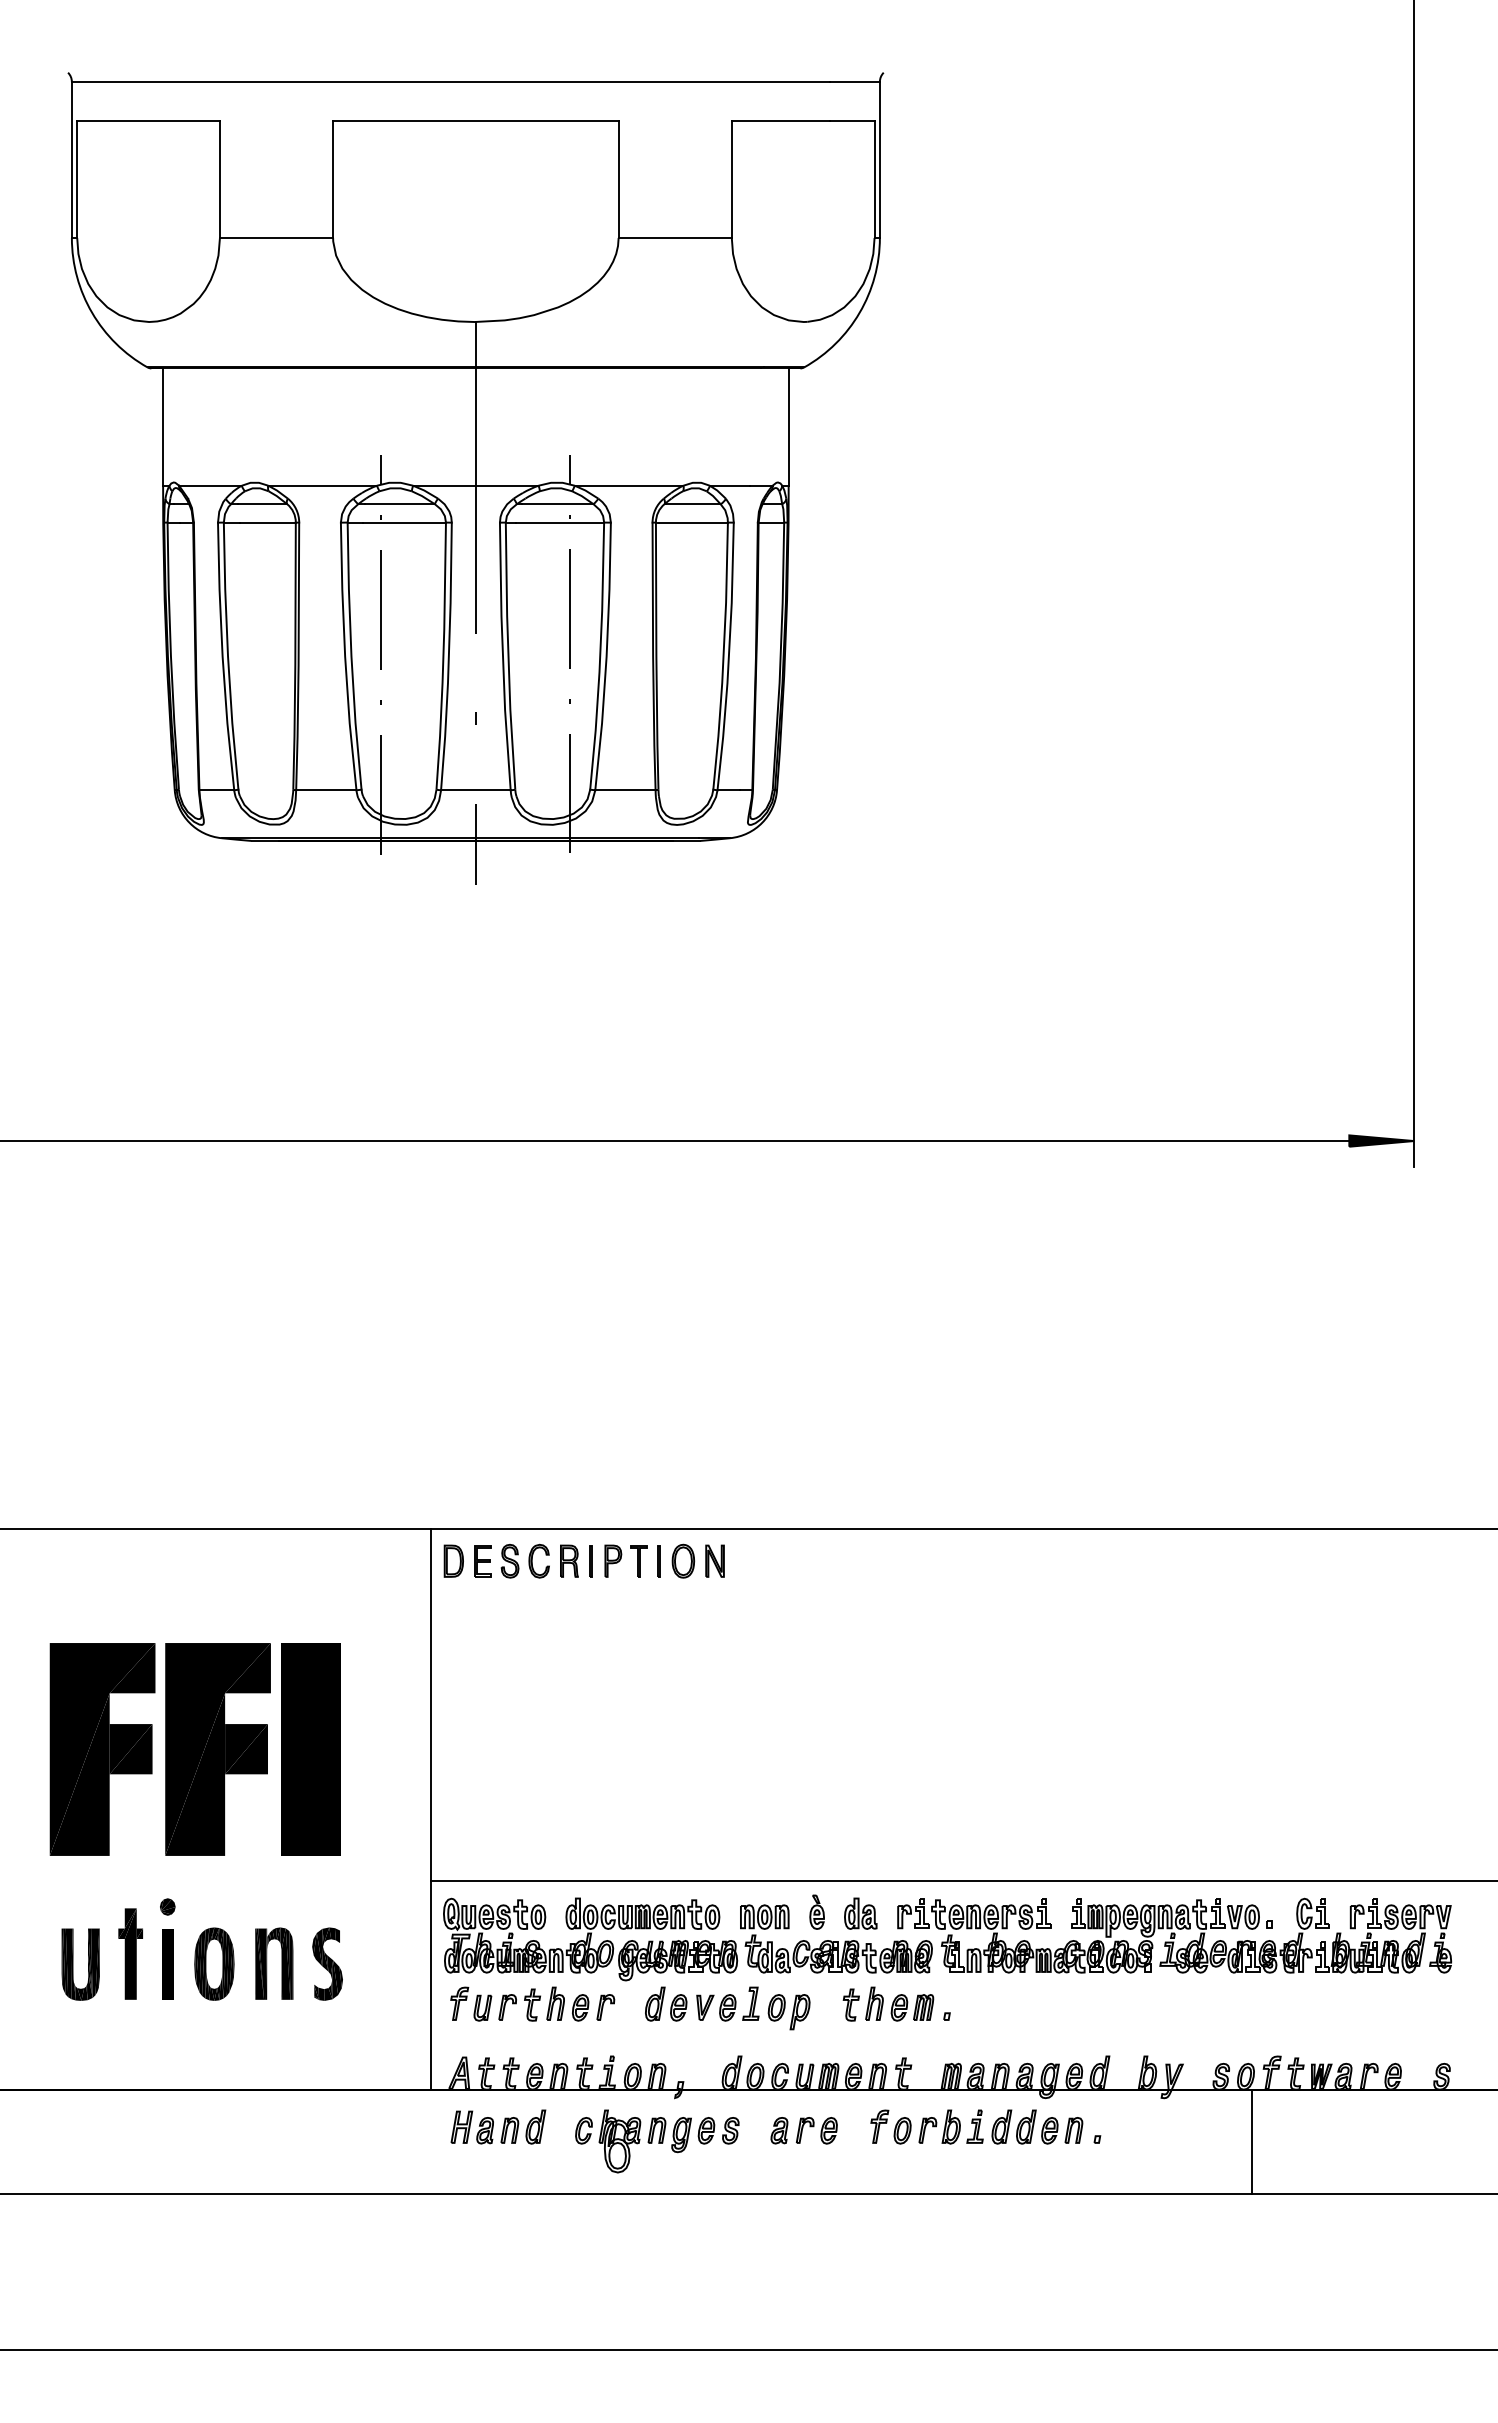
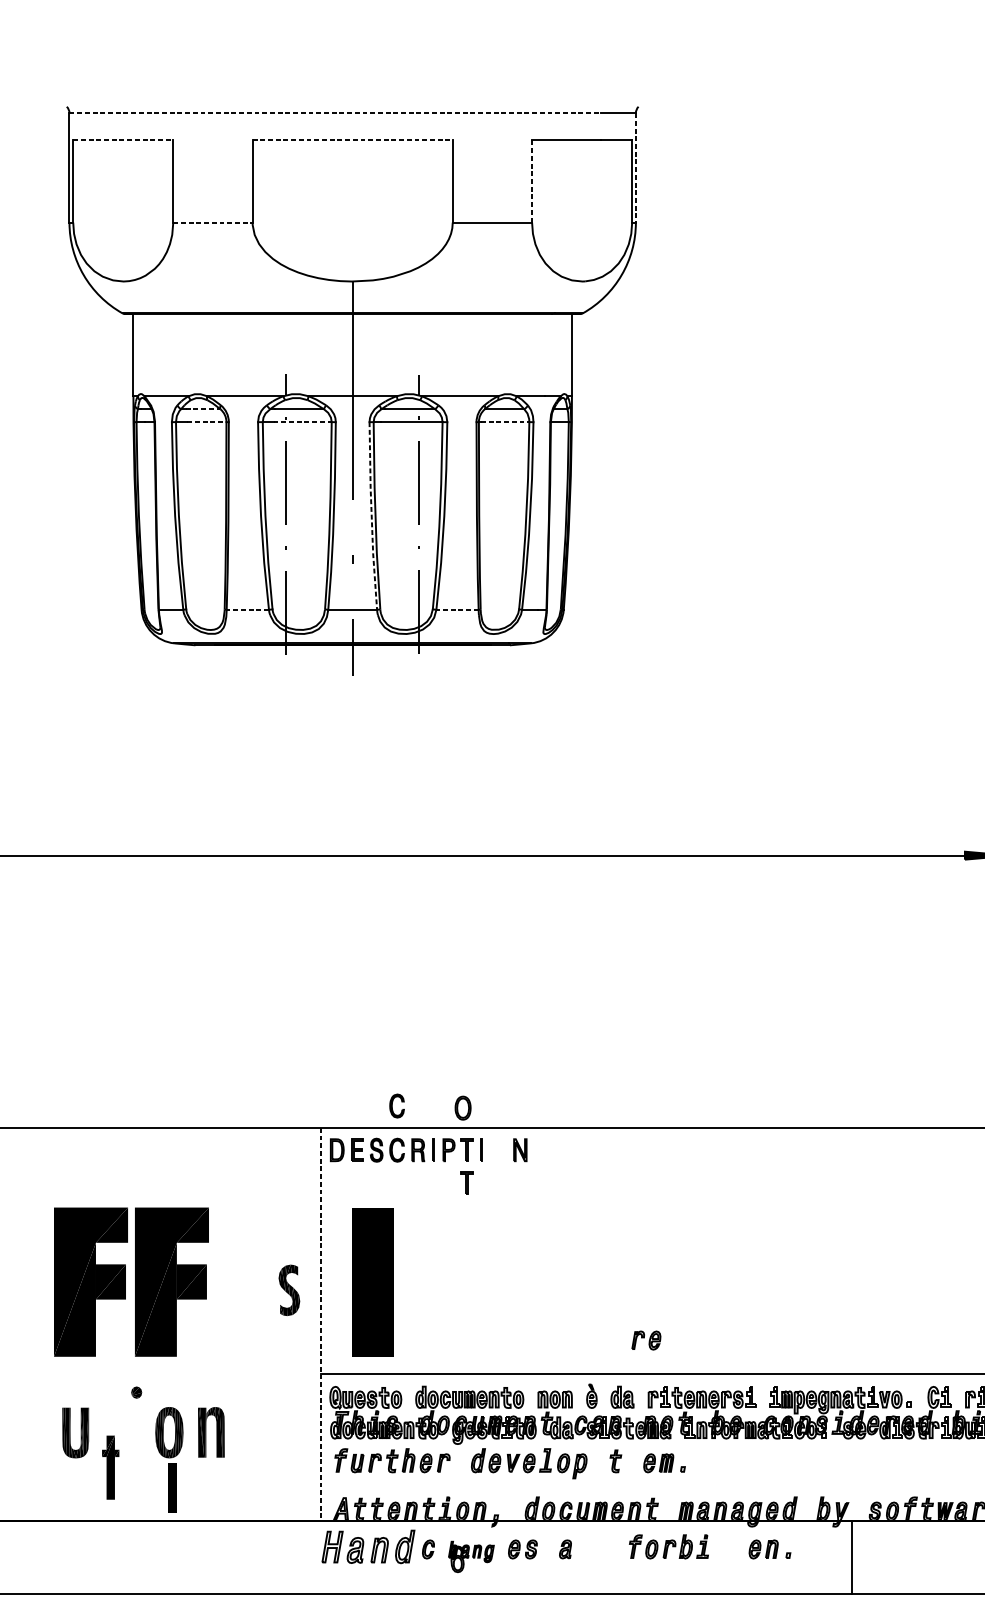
line: (451, 81) -> (335, 112), solid -> dashed
line: (149, 120) -> (123, 140), solid -> dashed
line: (475, 120) -> (352, 140), solid -> dashed
line: (879, 160) -> (635, 168), solid -> dashed
line: (731, 179) -> (531, 181), solid -> dashed
line: (276, 237) -> (212, 222), solid -> dashed
line: (262, 504) -> (203, 409), solid -> dashed
line: (267, 522) -> (206, 422), solid -> dashed
line: (404, 522) -> (302, 422), solid -> dashed
line: (693, 522) -> (505, 422), solid -> dashed
line: (503, 657) -> (372, 516), solid -> dashed
line: (325, 790) -> (247, 609), solid -> dashed
line: (624, 790) -> (456, 609), solid -> dashed
part: (538, 1497) -> (396, 1105), added
part: (683, 1560) -> (463, 1107), moved
part: (638, 1608) -> (466, 1183), added
part: (310, 1749) -> (372, 1282), moved
line: (430, 1809) -> (320, 1324), solid -> dashed
part: (130, 1953) -> (110, 1467), moved
part: (327, 1963) -> (289, 1289), moved
part: (167, 1964) -> (172, 1488), moved
part: (874, 2003) -> (632, 1460), removed
part: (498, 2126) -> (368, 1546), size x1.4
part: (1013, 2126) -> (729, 1546), removed
part: (816, 2130) -> (646, 1340), moved
part: (644, 2141) -> (470, 1556), size x0.7
line: (1251, 2141) -> (852, 1556), moved

